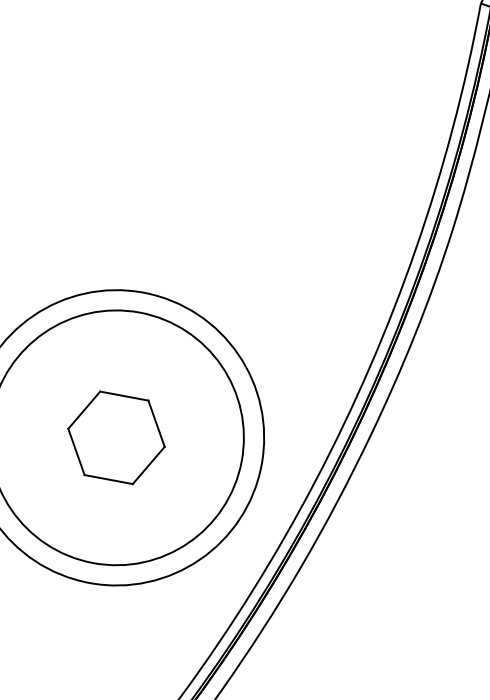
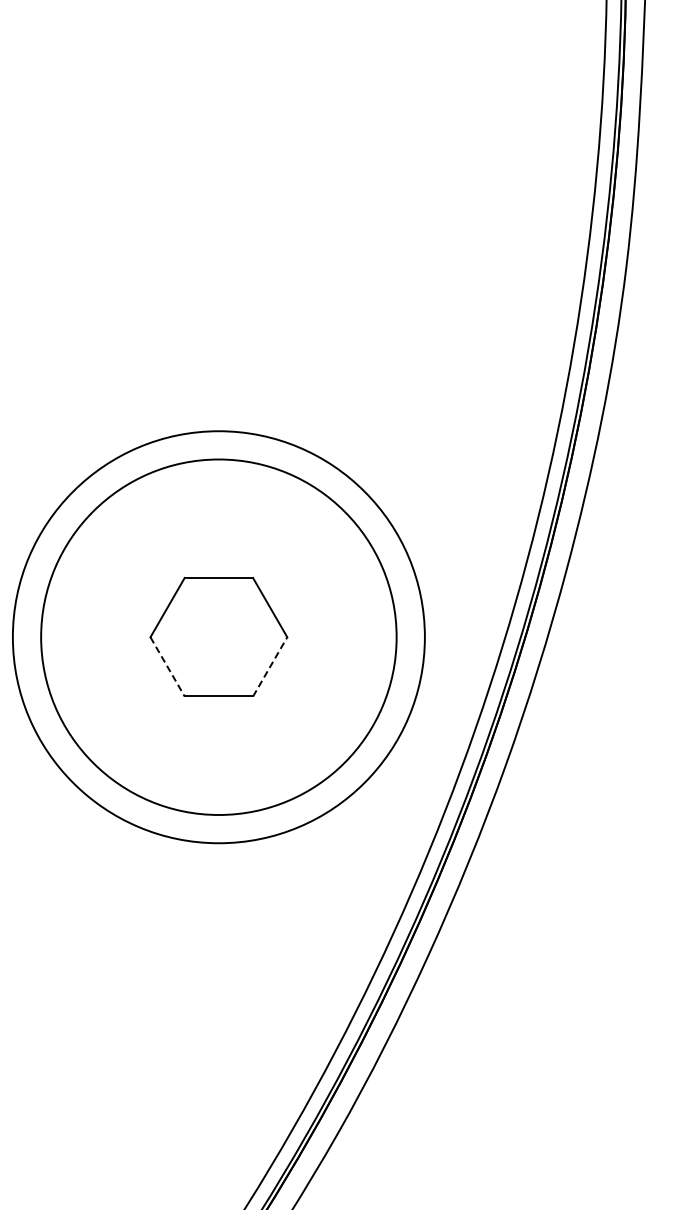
line: (76, 452) -> (167, 667), solid -> dashed
line: (149, 465) -> (270, 666), solid -> dashed

